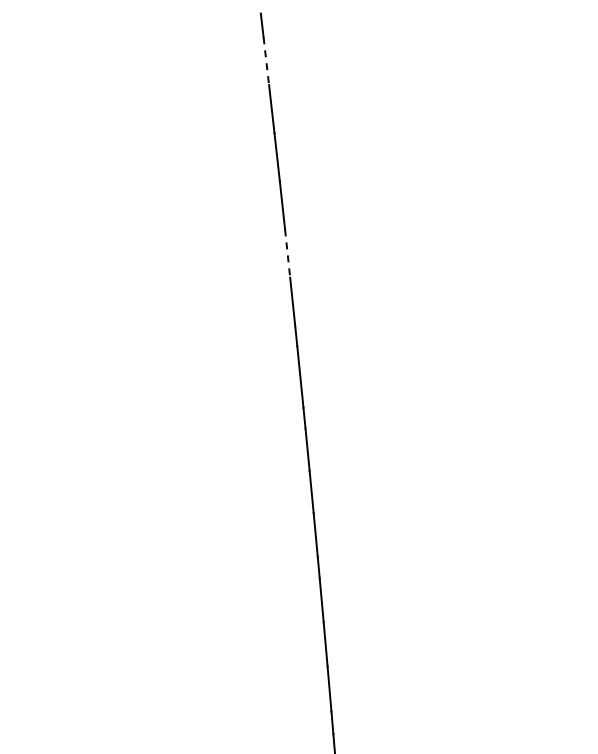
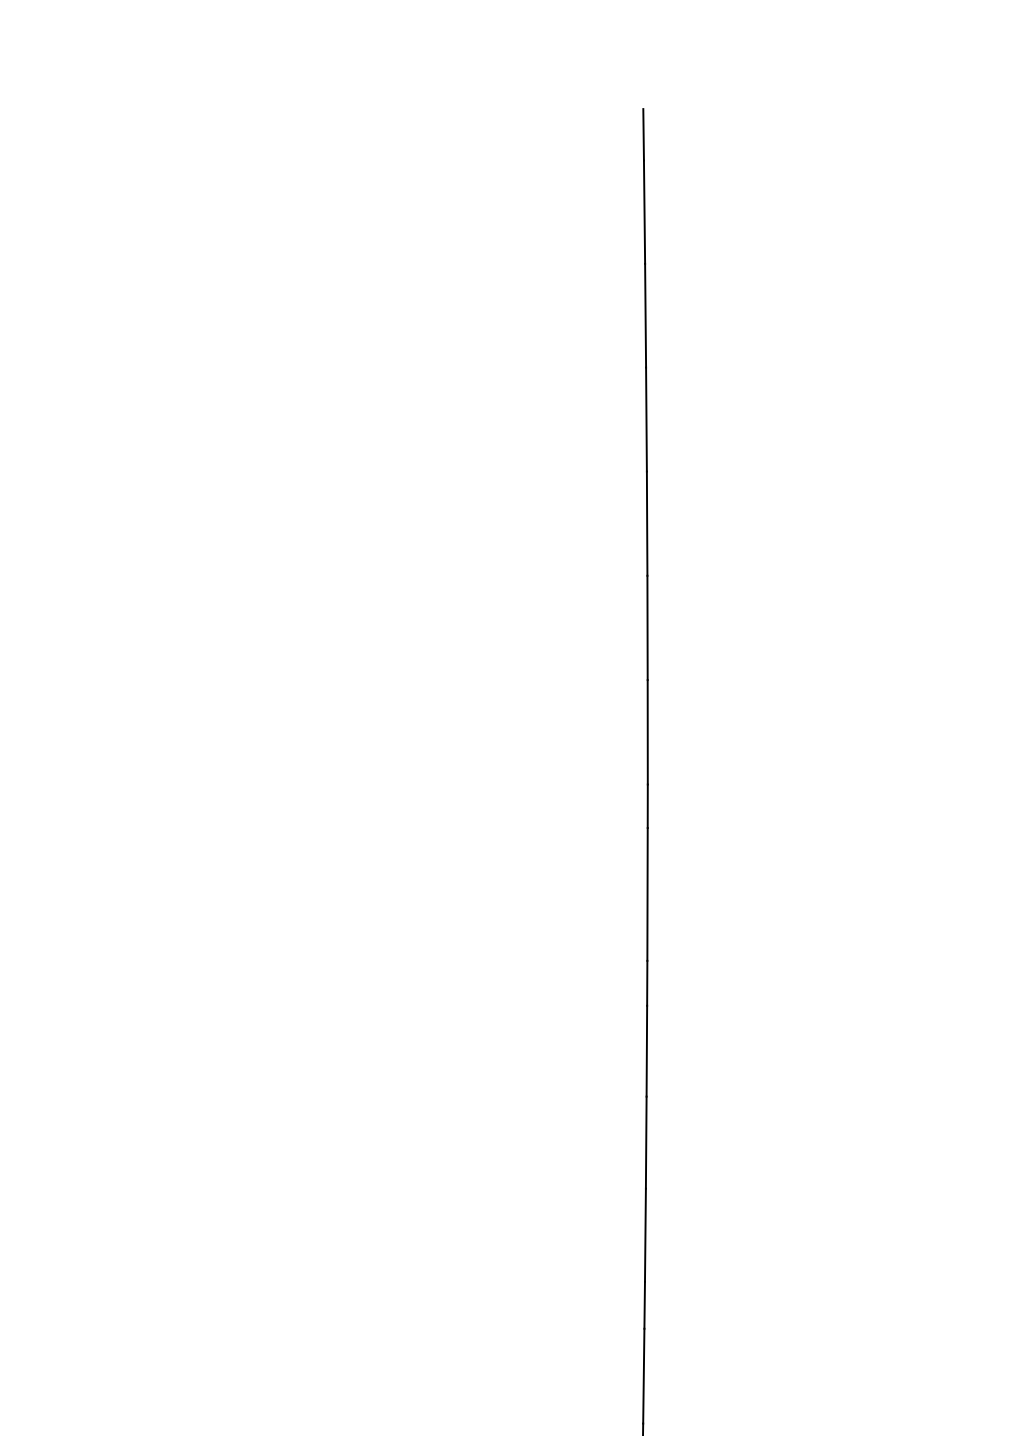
line: (266, 61) -> (644, 212), dashed -> solid
line: (287, 254) -> (647, 629), dashed -> solid

